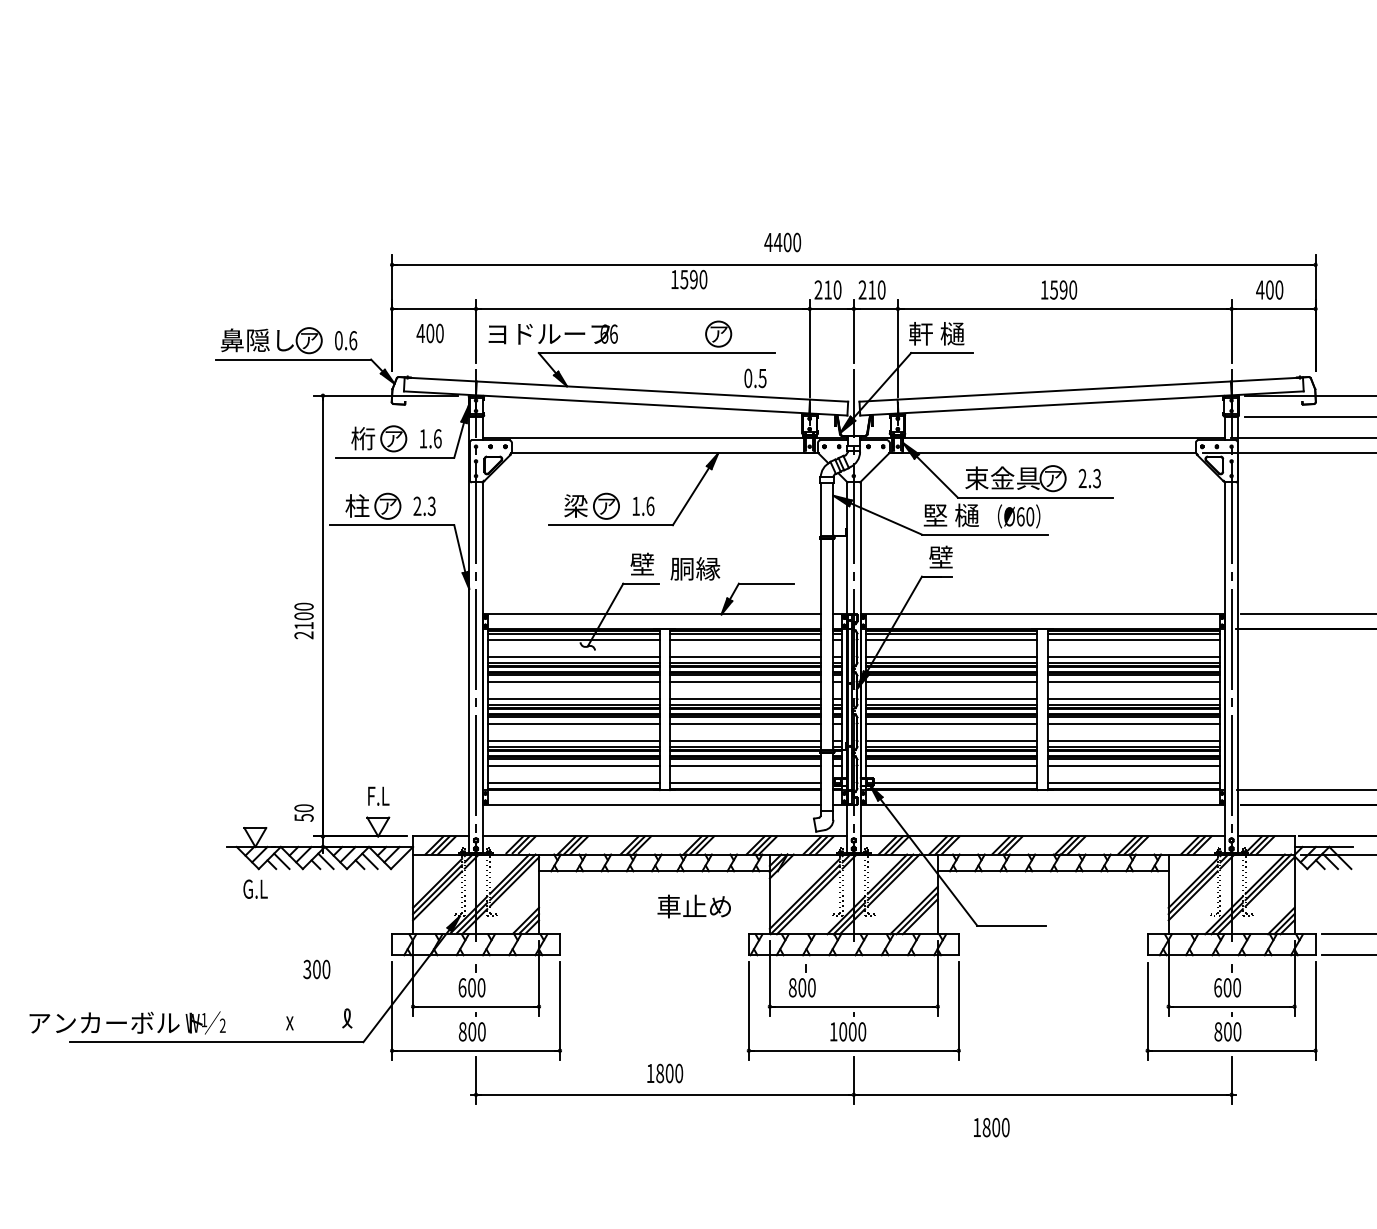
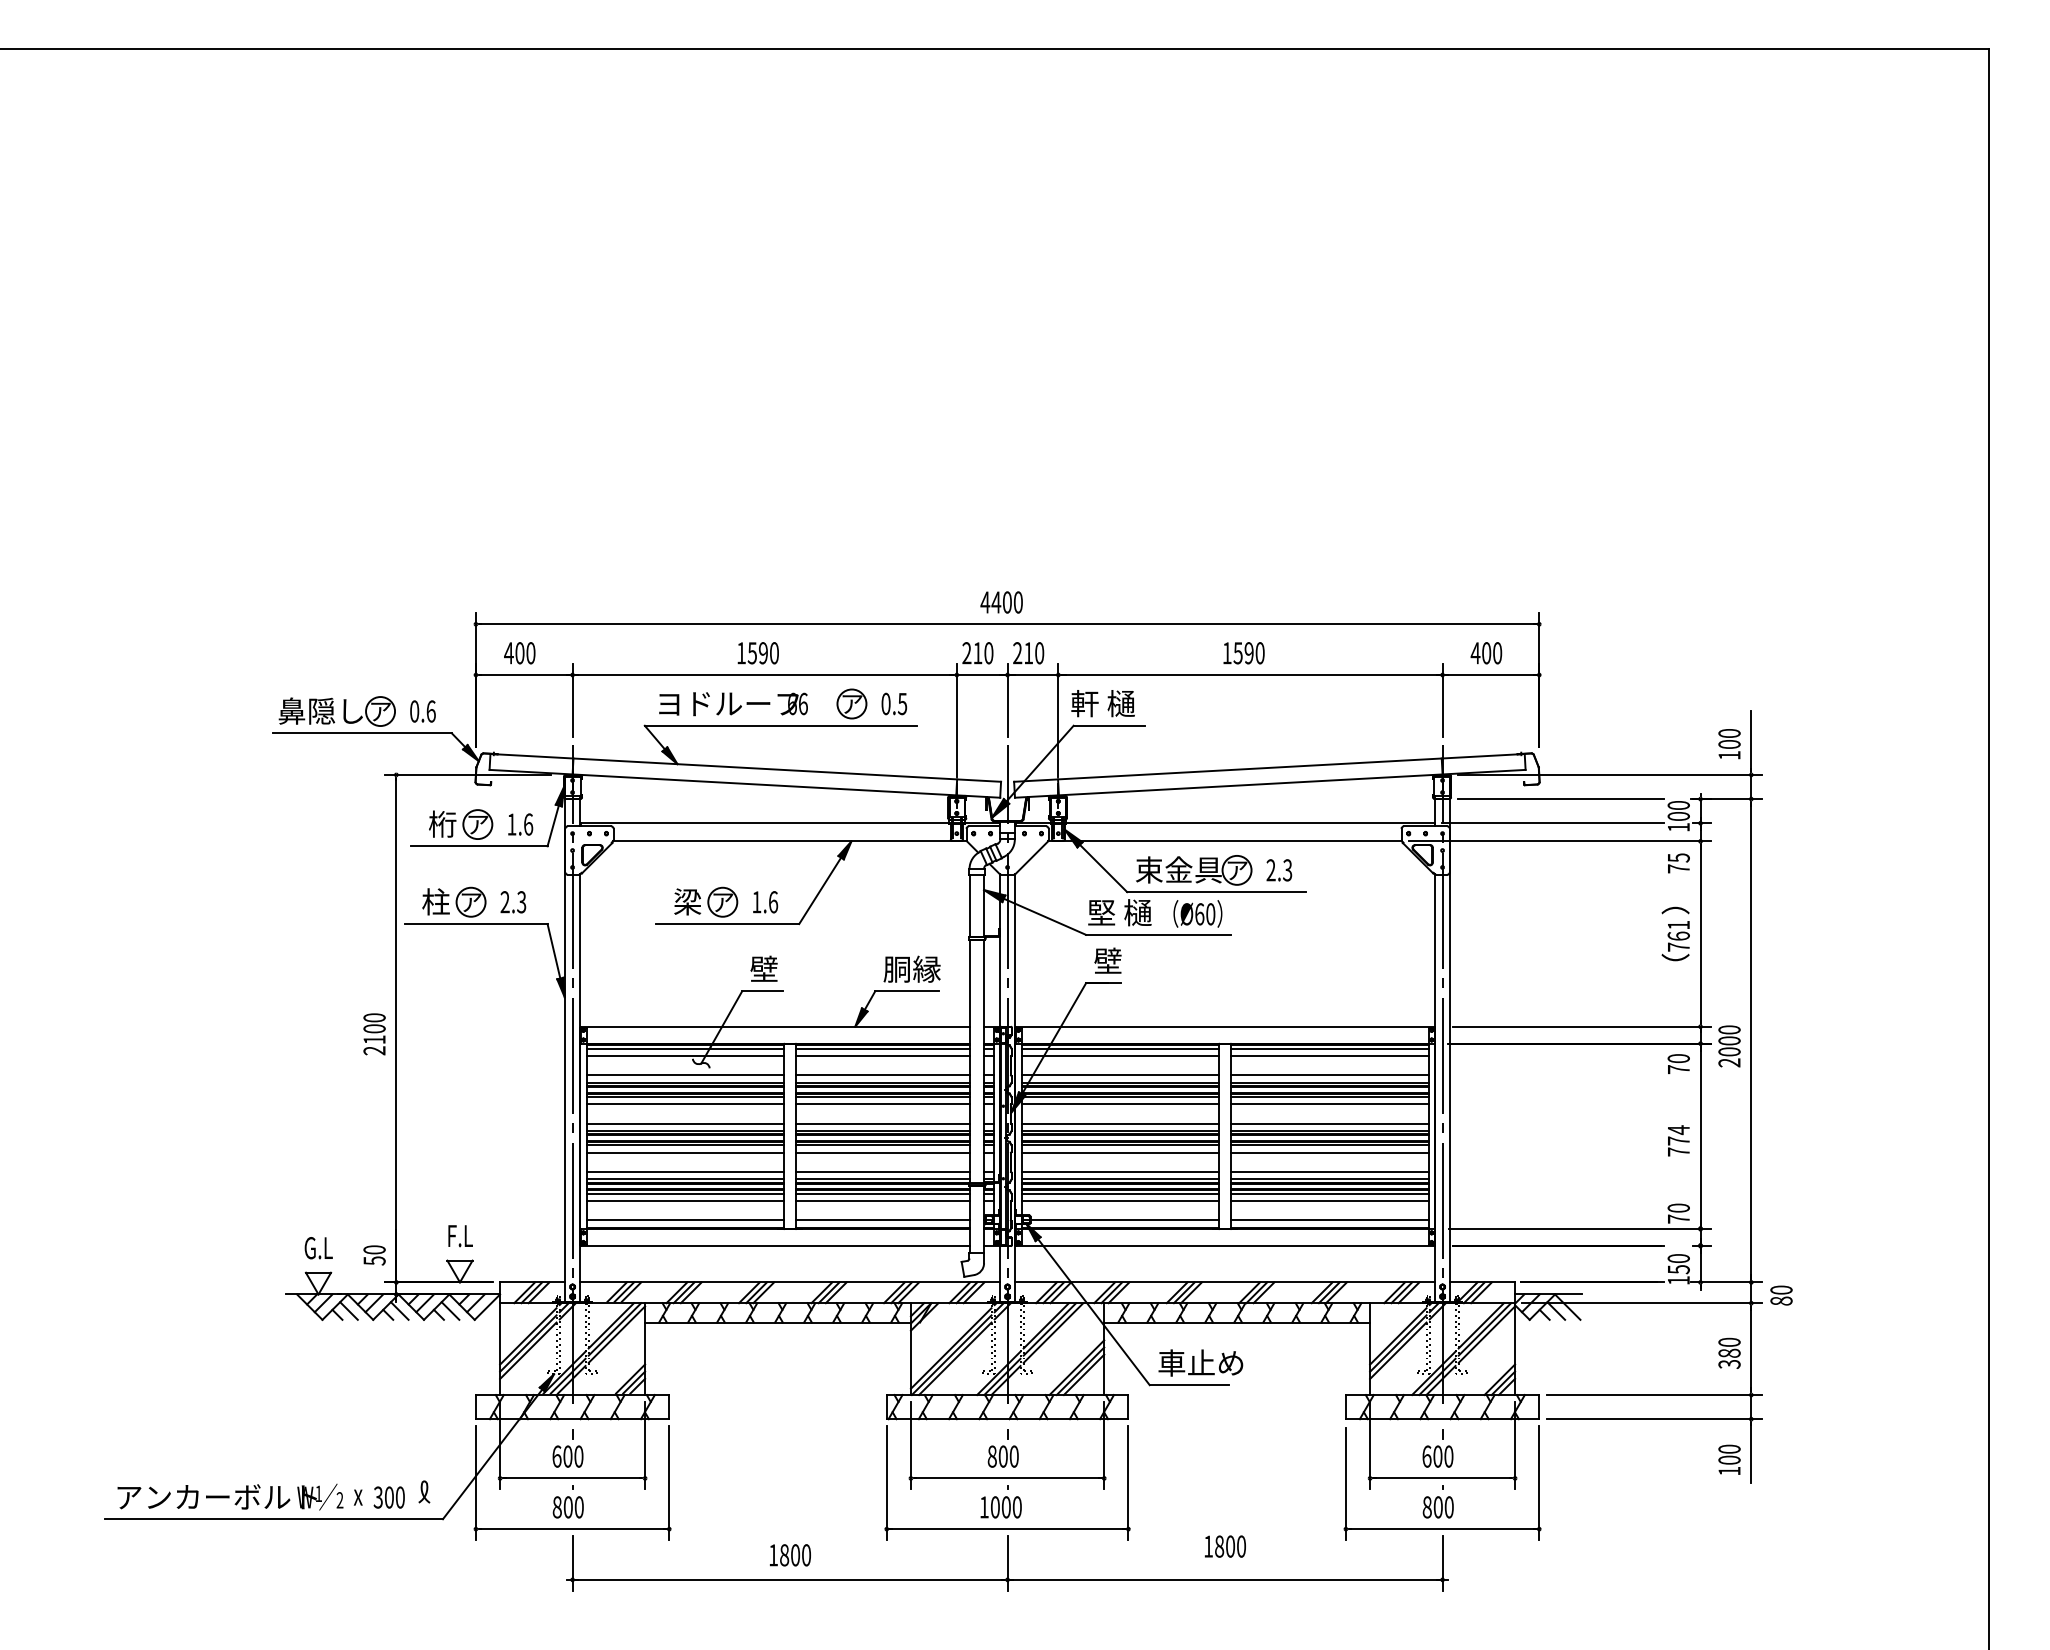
text: (782, 242) -> (1001, 602), moved
text: (688, 279) -> (757, 653), moved
text: (429, 333) -> (519, 653), moved
text: (553, 334) -> (733, 704), moved
text: (755, 377) -> (894, 703), moved
text: (694, 568) -> (911, 968), moved
text: (255, 889) -> (318, 1248), moved
text: (693, 906) -> (1200, 1362), moved
text: (316, 969) -> (388, 1497), moved
part: (801, 980) -> (1002, 1448), moved
text: (127, 1022) -> (230, 1496), moved
text: (991, 1127) -> (1225, 1546), moved

